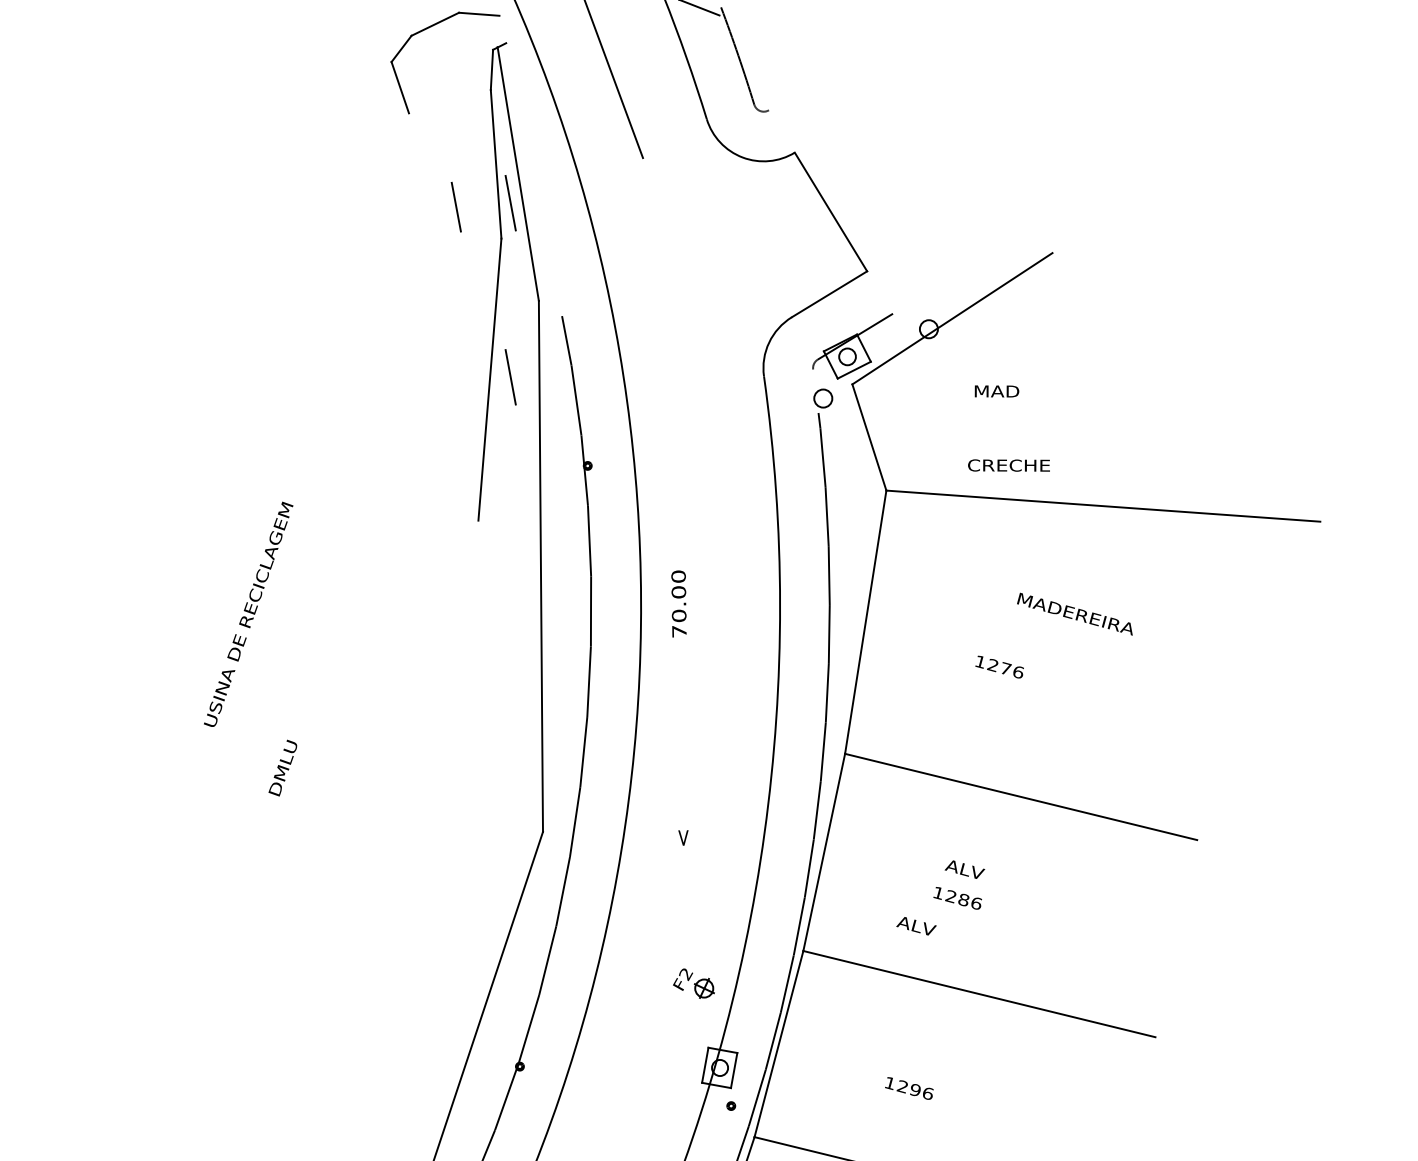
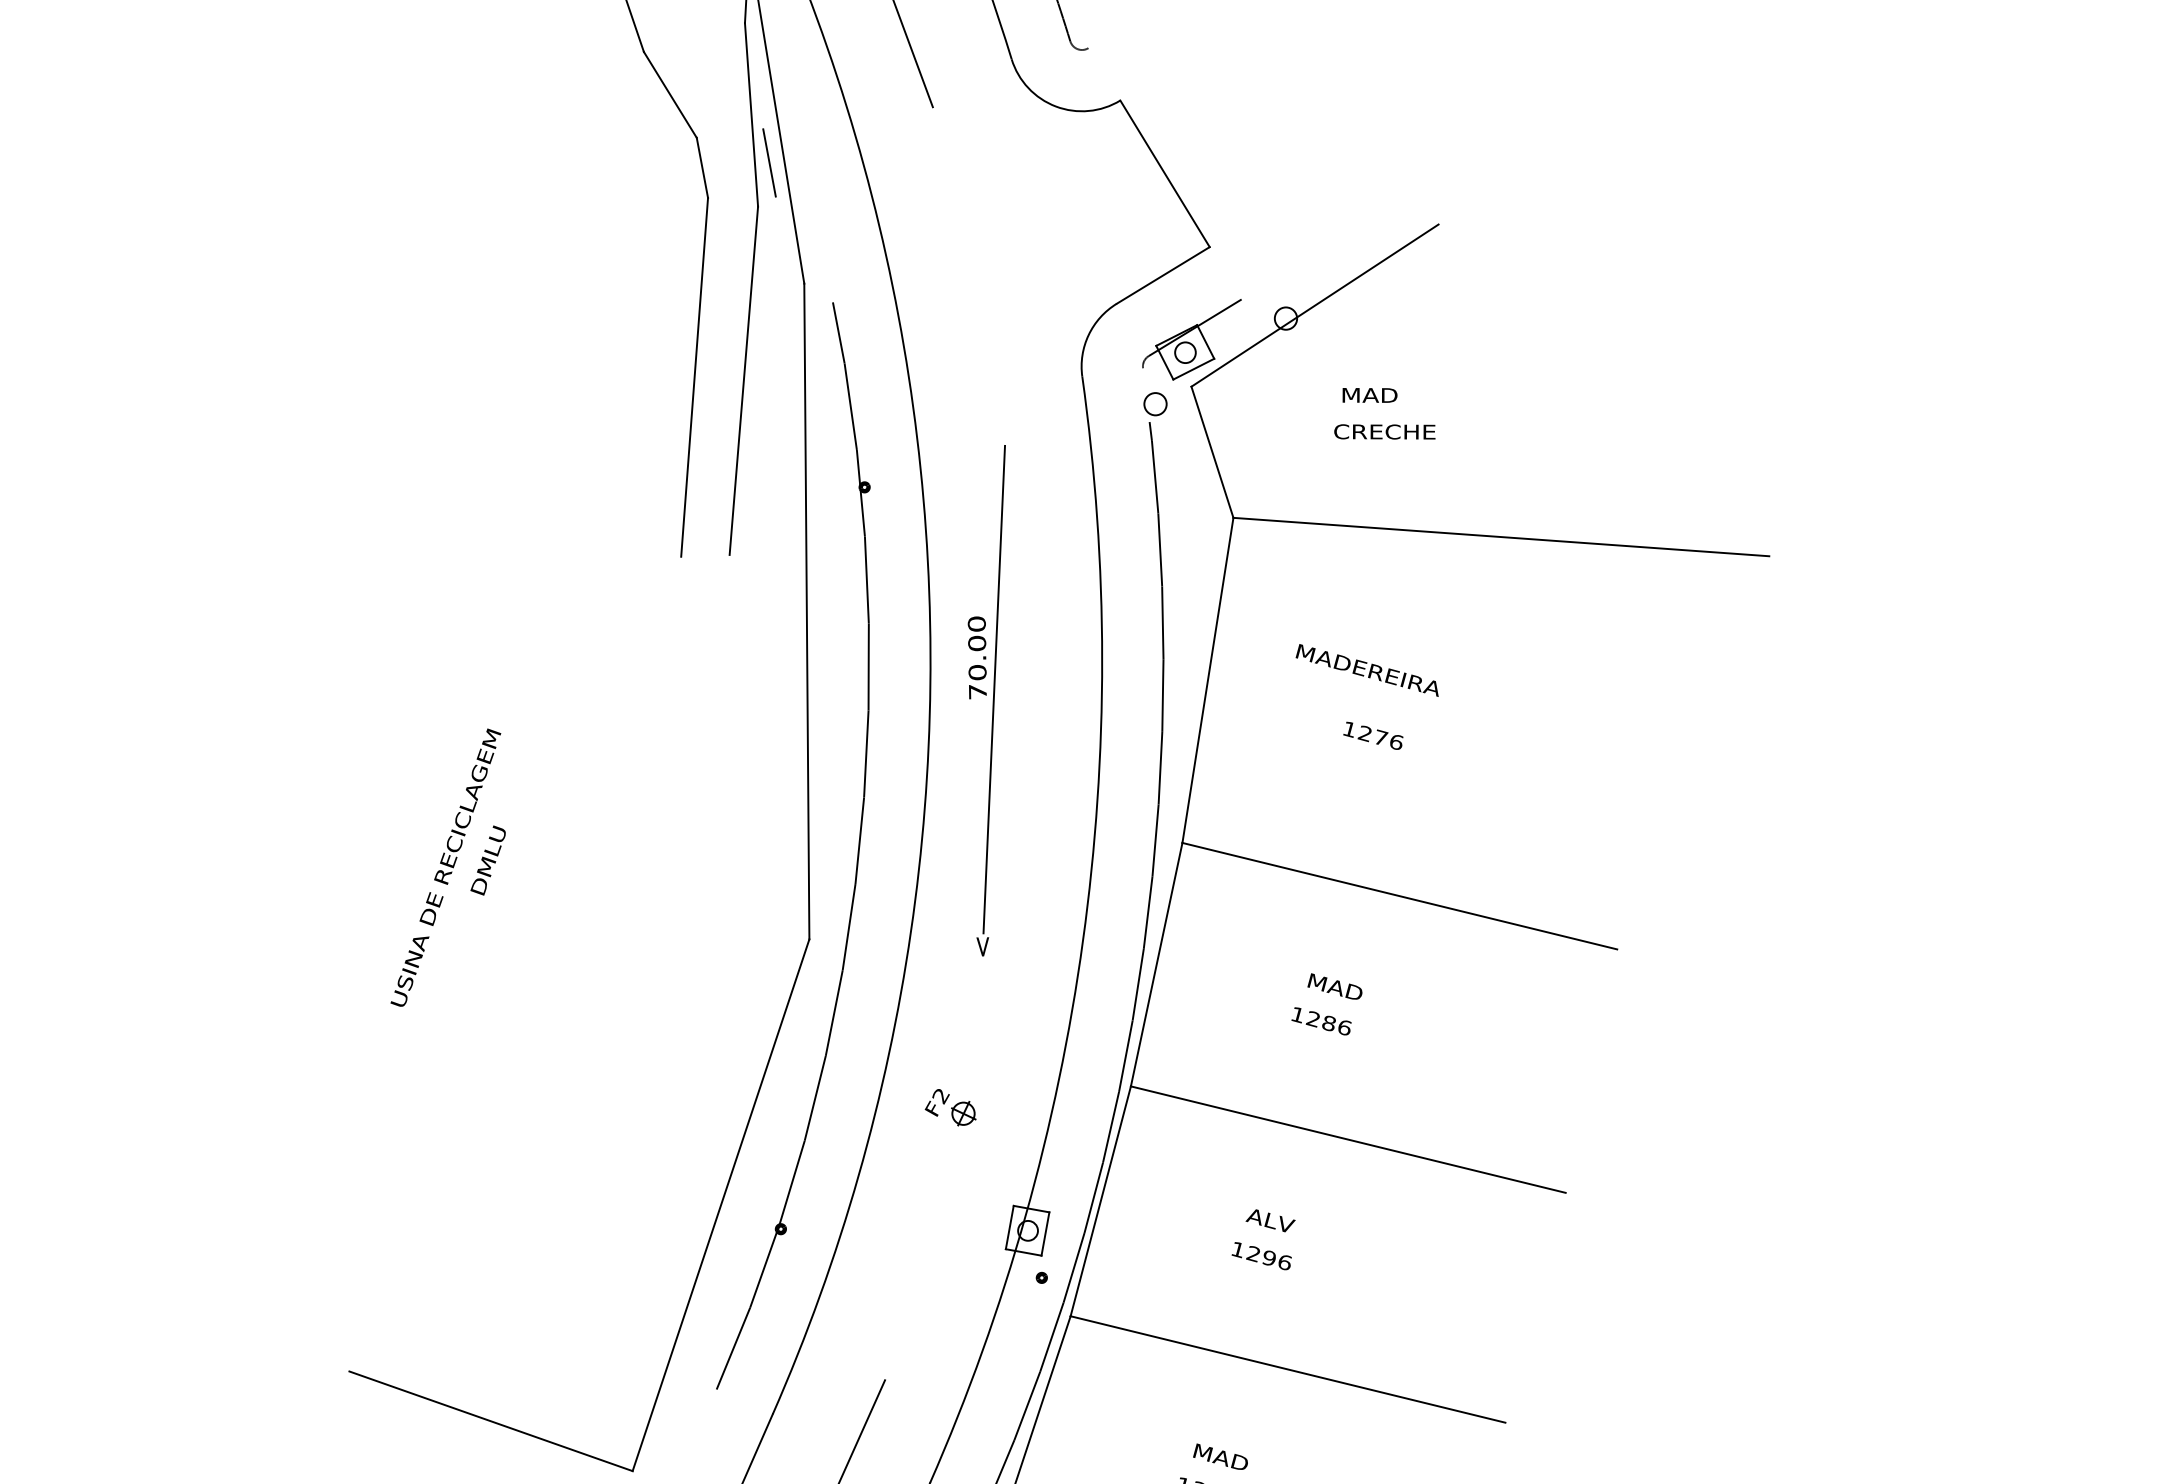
line: (429, 147) -> (669, 94), added
line: (449, 376) -> (694, 376), added
line: (510, 376) -> (769, 377), removed
text: (1008, 465) -> (1384, 431), moved
text: (248, 614) -> (445, 867), moved
text: (1074, 614) -> (1366, 670), moved
line: (692, 629) -> (994, 689), added
text: (967, 870) -> (1333, 986), ALV -> MAD
text: (916, 925) -> (1270, 1220), moved
part: (693, 983) -> (950, 1107), moved

